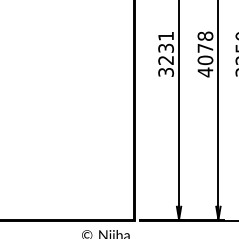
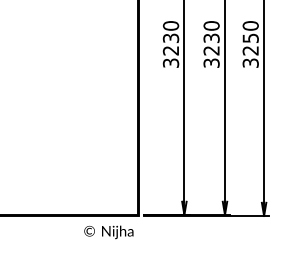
text: (166, 35) -> (171, 25), 3231 -> 3230
text: (205, 54) -> (211, 44), 4078 -> 3230

